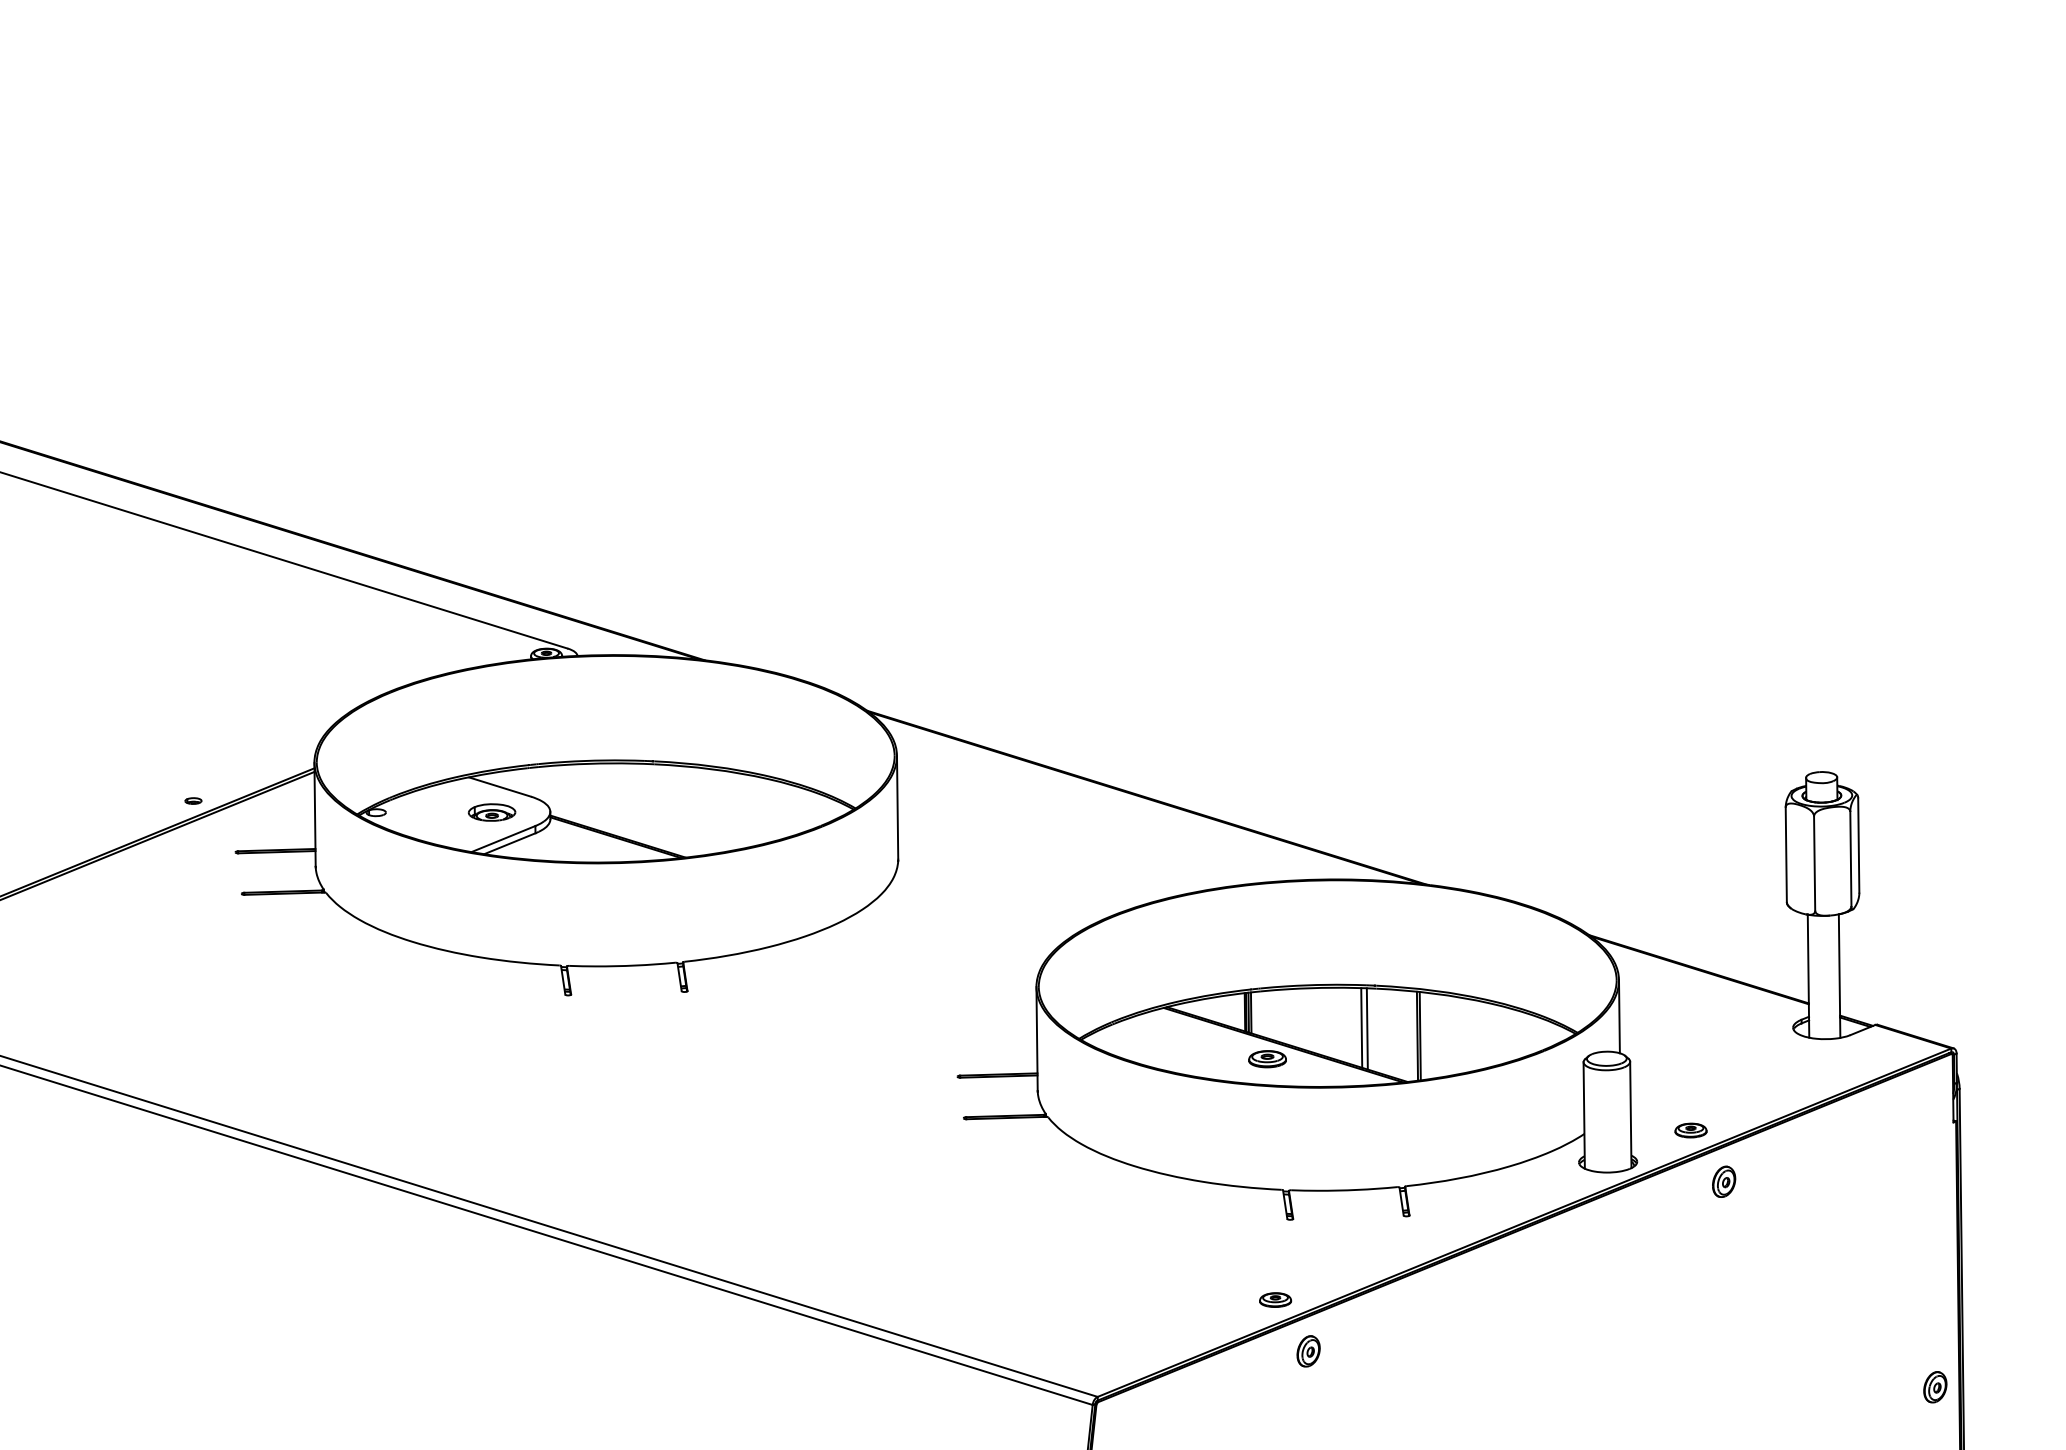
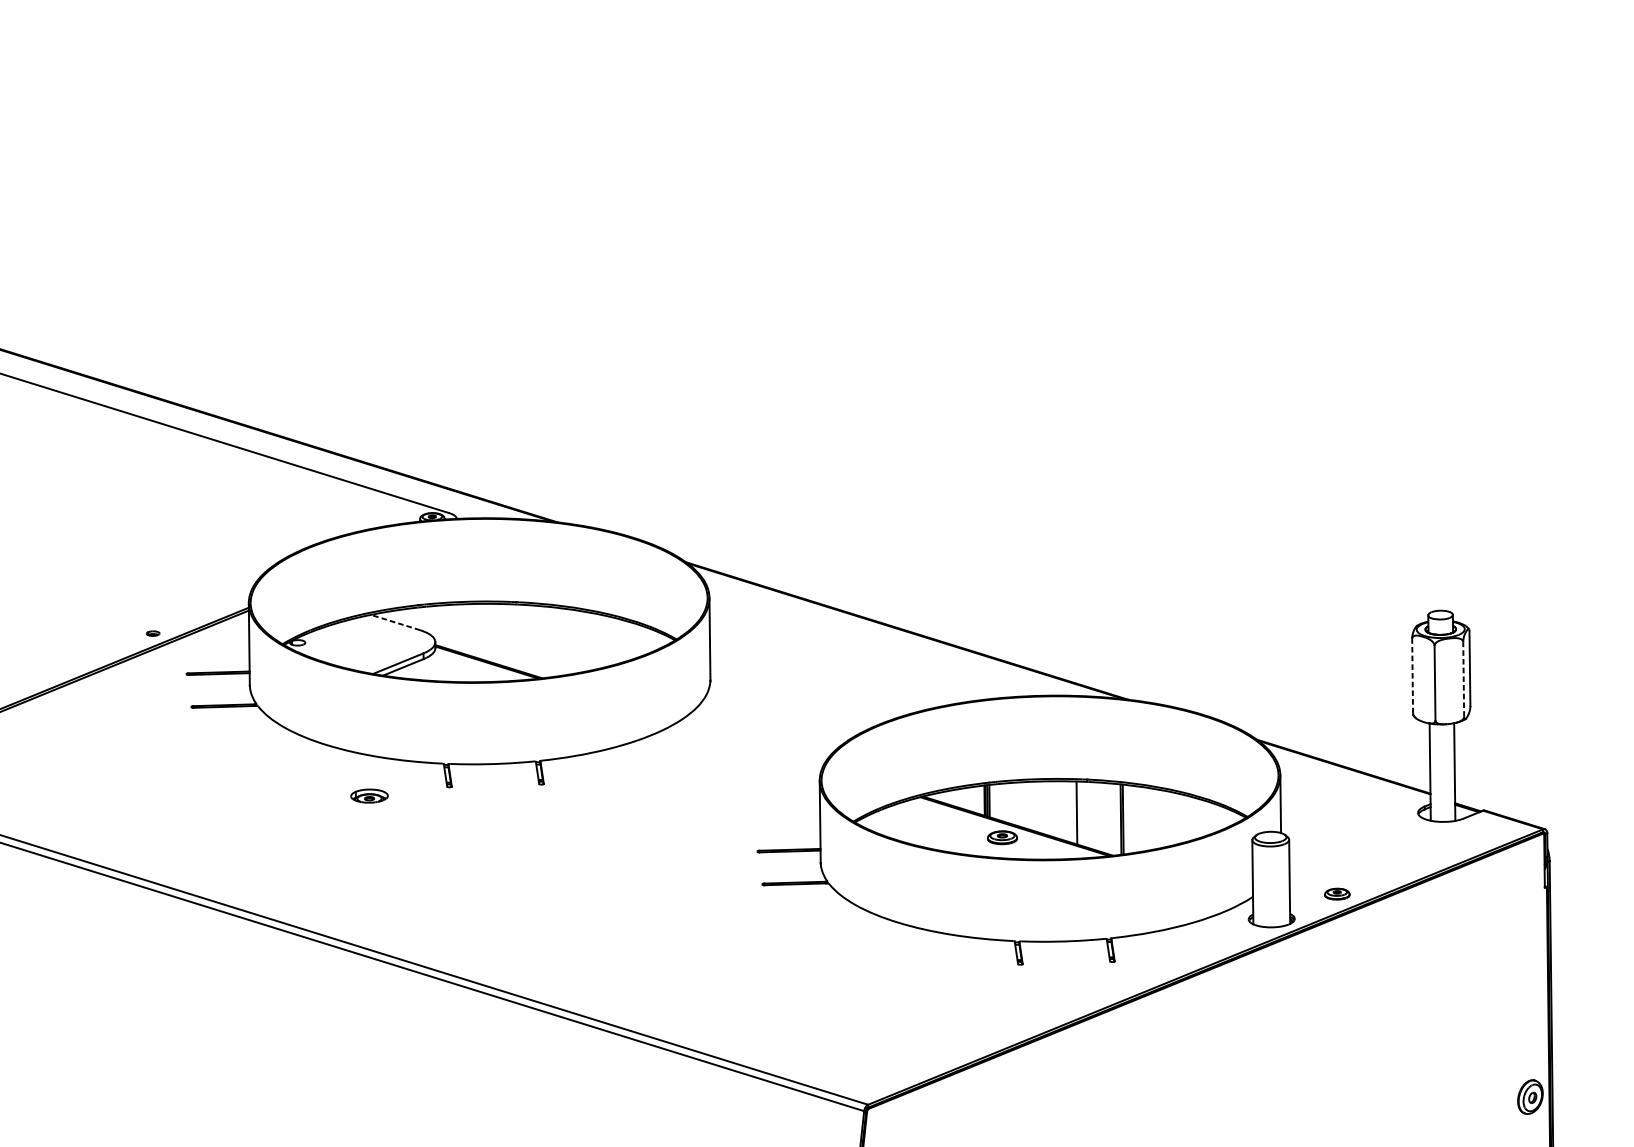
line: (499, 786) -> (395, 622), solid -> dashed
part: (491, 812) -> (369, 796), moved
line: (1786, 854) -> (1412, 675), solid -> dashed
line: (1850, 858) -> (1463, 679), solid -> dashed
line: (1366, 1028) -> (1080, 813), removed
part: (1724, 1181) -> (1363, 934), removed
part: (1275, 1299) -> (1008, 1027), removed
part: (1308, 1351) -> (1034, 1068), removed
part: (1935, 1387) -> (1530, 1097), size x1.4

